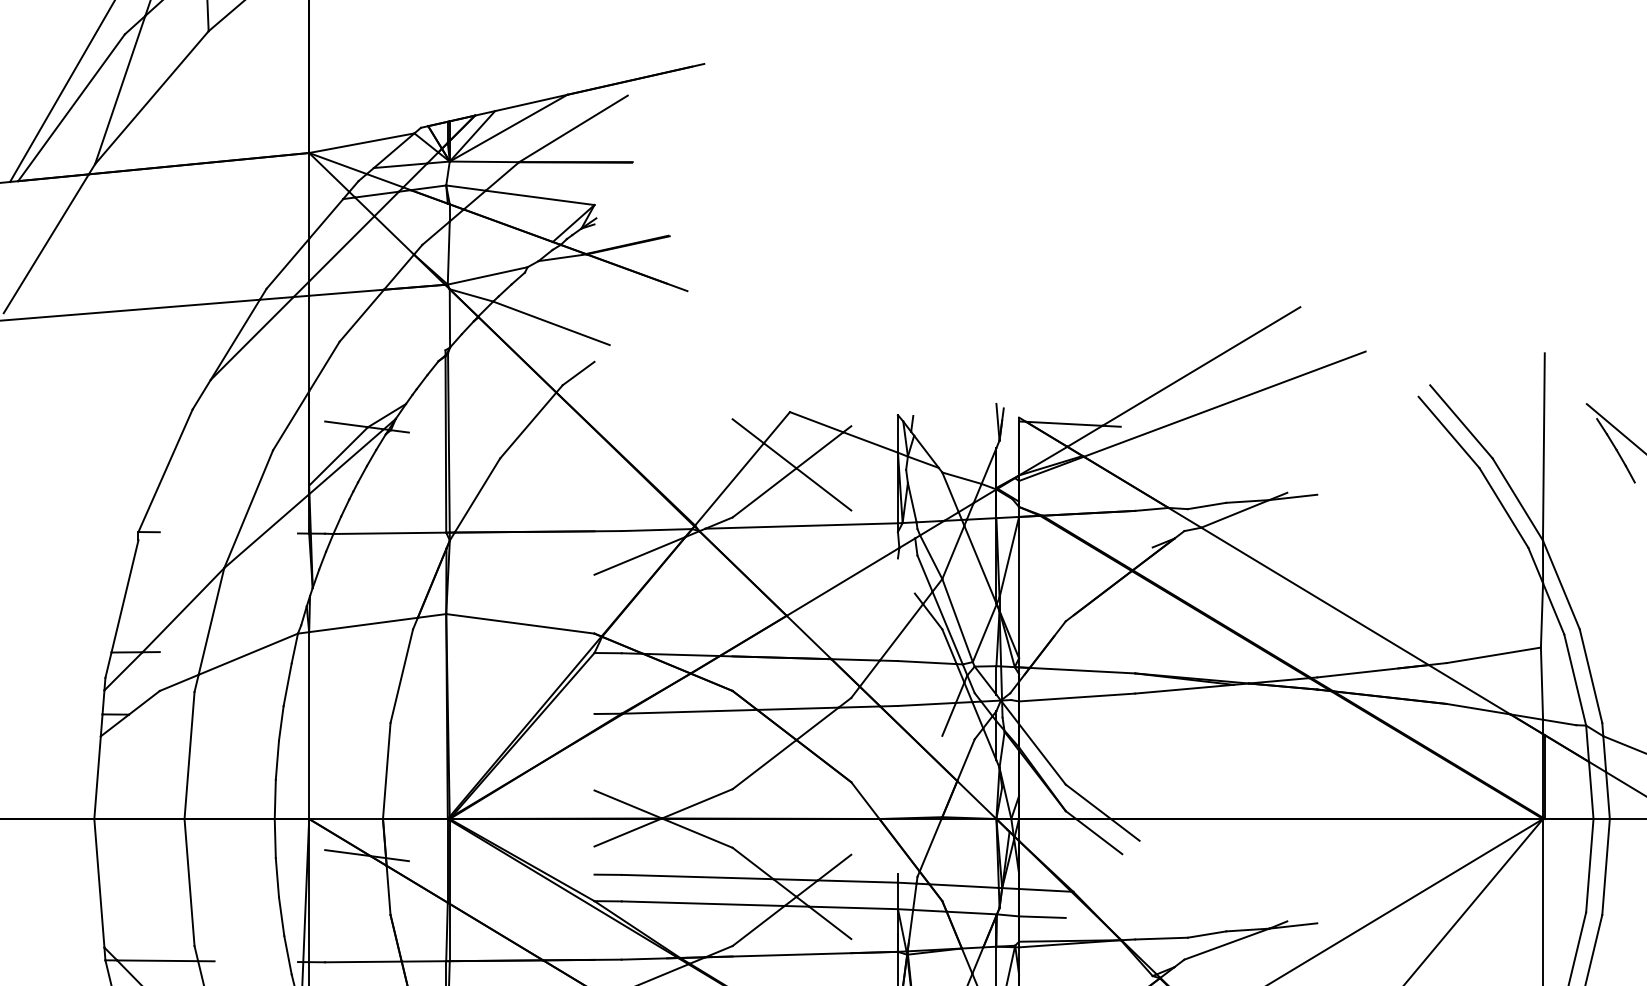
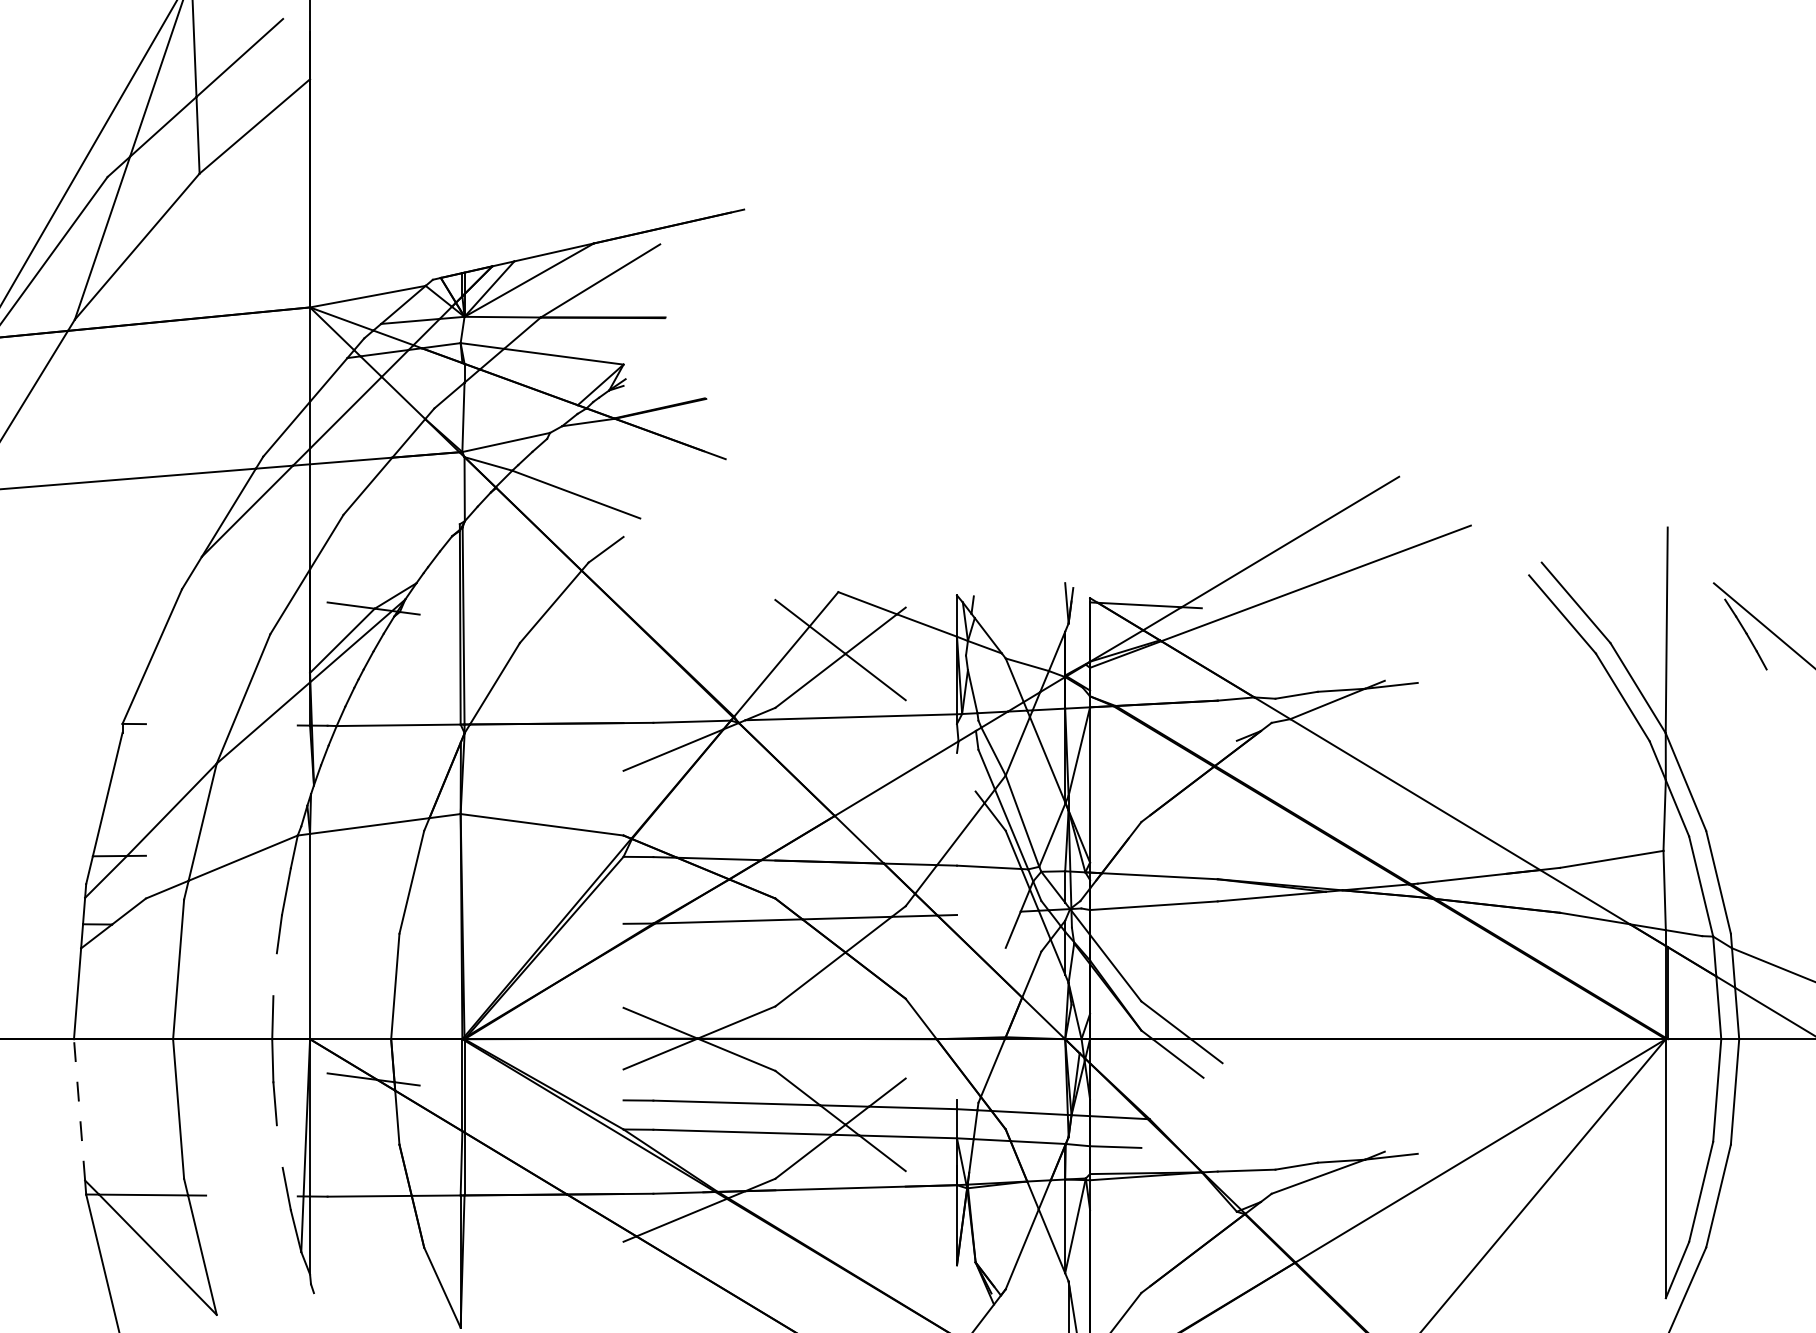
line: (926, 704) -> (988, 913), removed
line: (276, 760) -> (274, 974), removed
line: (99, 882) -> (79, 1109), solid -> dashed
line: (281, 916) -> (279, 1146), removed

